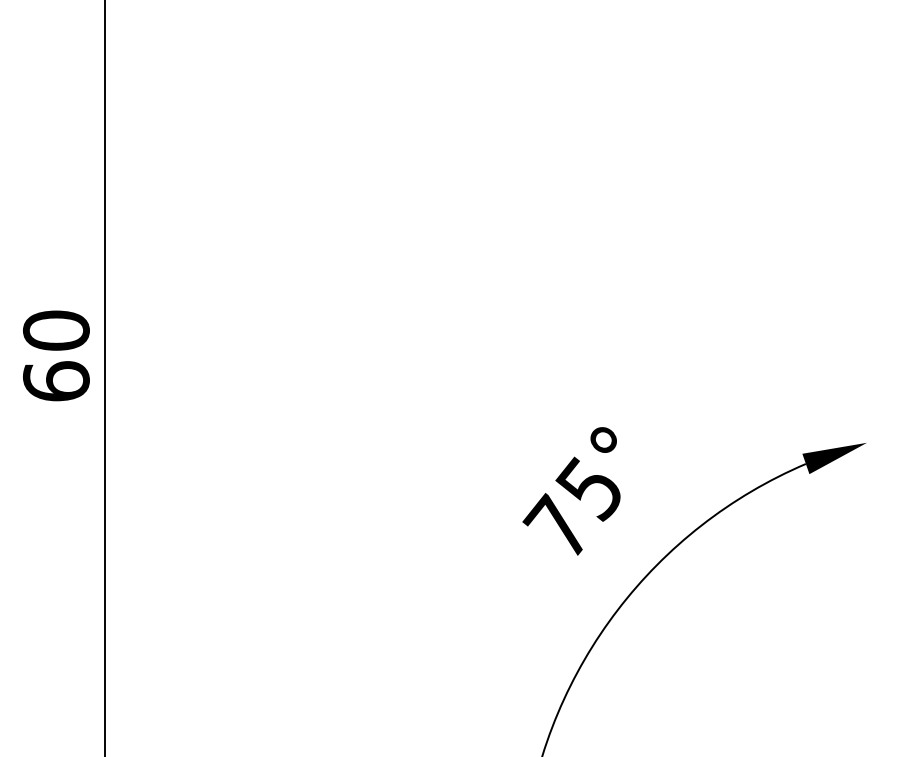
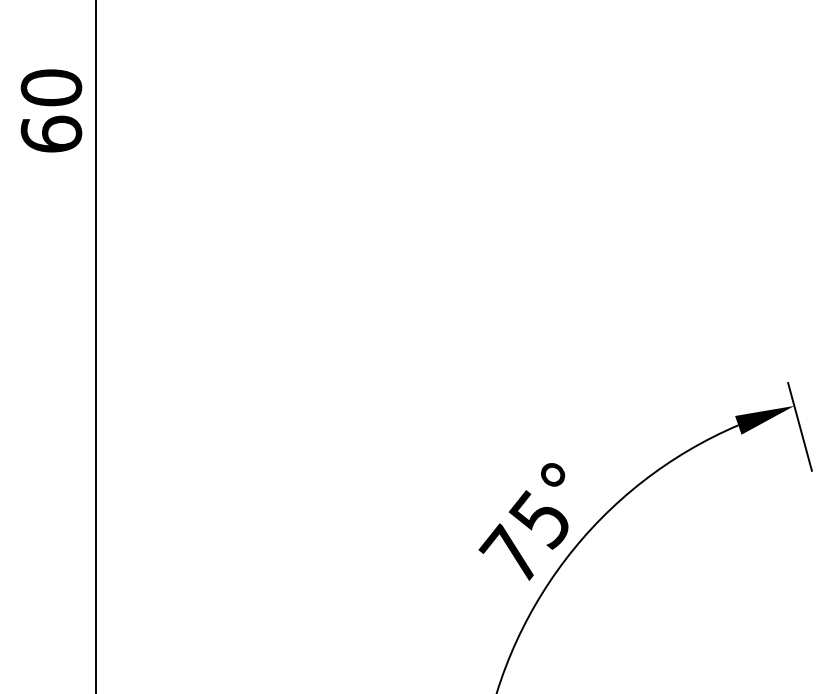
text: (56, 355) -> (51, 110), moved
line: (873, 465) -> (800, 426), added
text: (571, 491) -> (523, 522), moved

